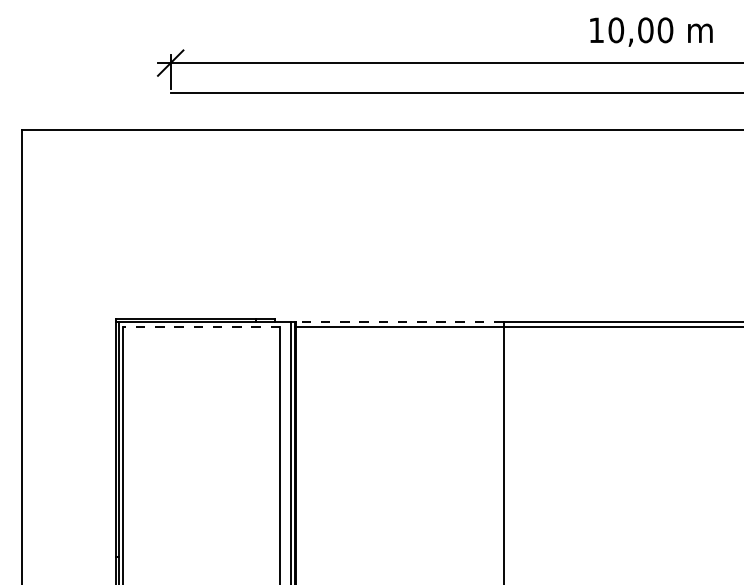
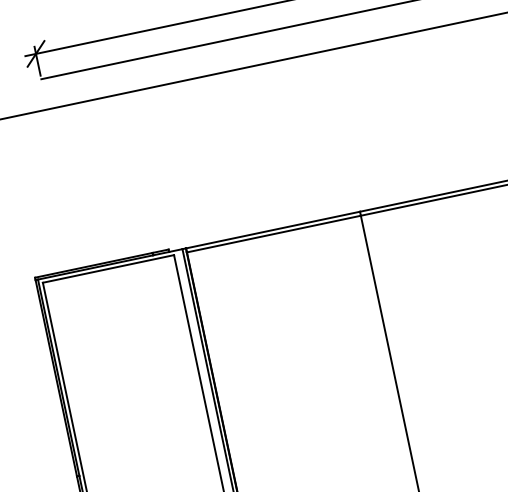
line: (399, 322) -> (273, 230), dashed -> solid
line: (201, 326) -> (108, 268), dashed -> solid

